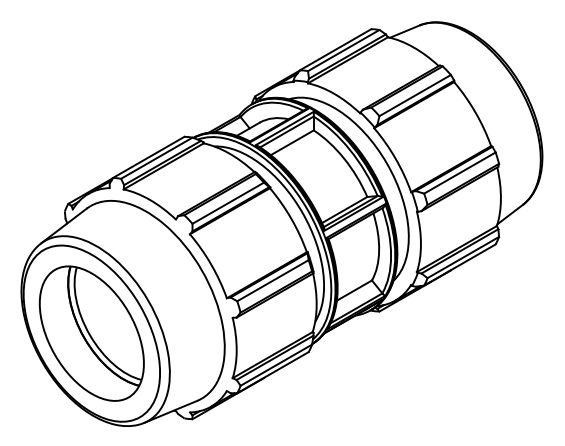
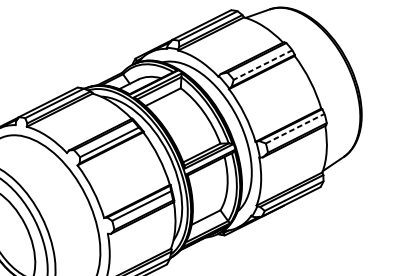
line: (414, 95) -> (262, 64), solid -> dashed
line: (460, 172) -> (295, 128), solid -> dashed

